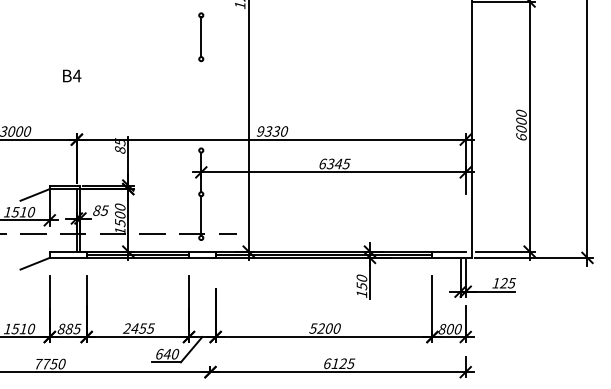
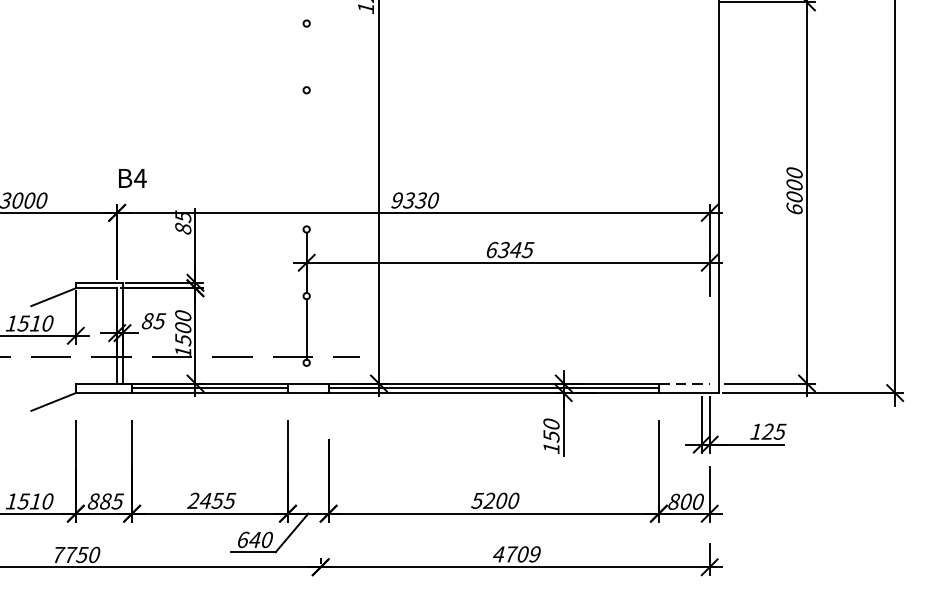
line: (201, 37) -> (307, 57), removed
text: (72, 75) -> (133, 177), moved
line: (449, 251) -> (684, 383), solid -> dashed
text: (339, 363) -> (517, 554), 6125 -> 4709

